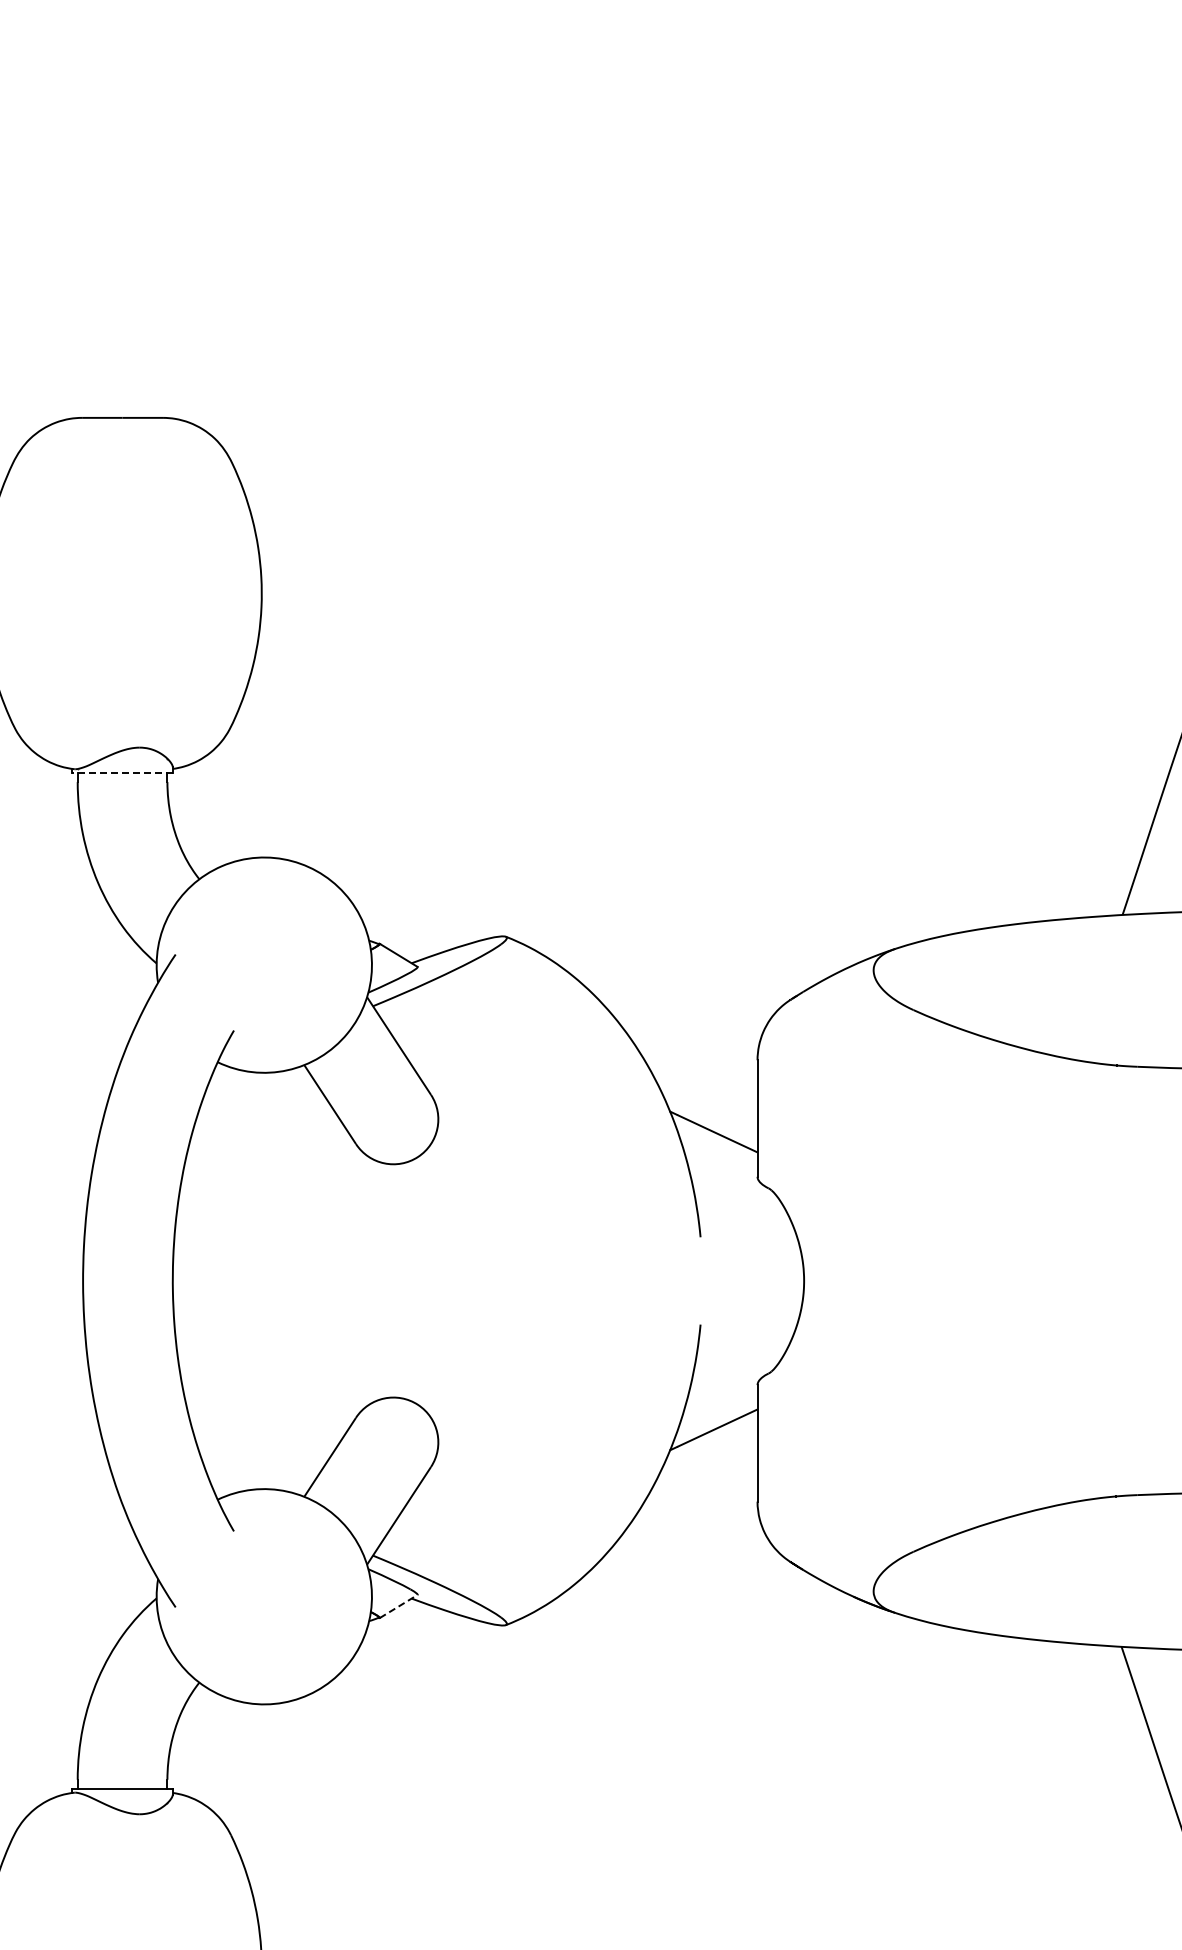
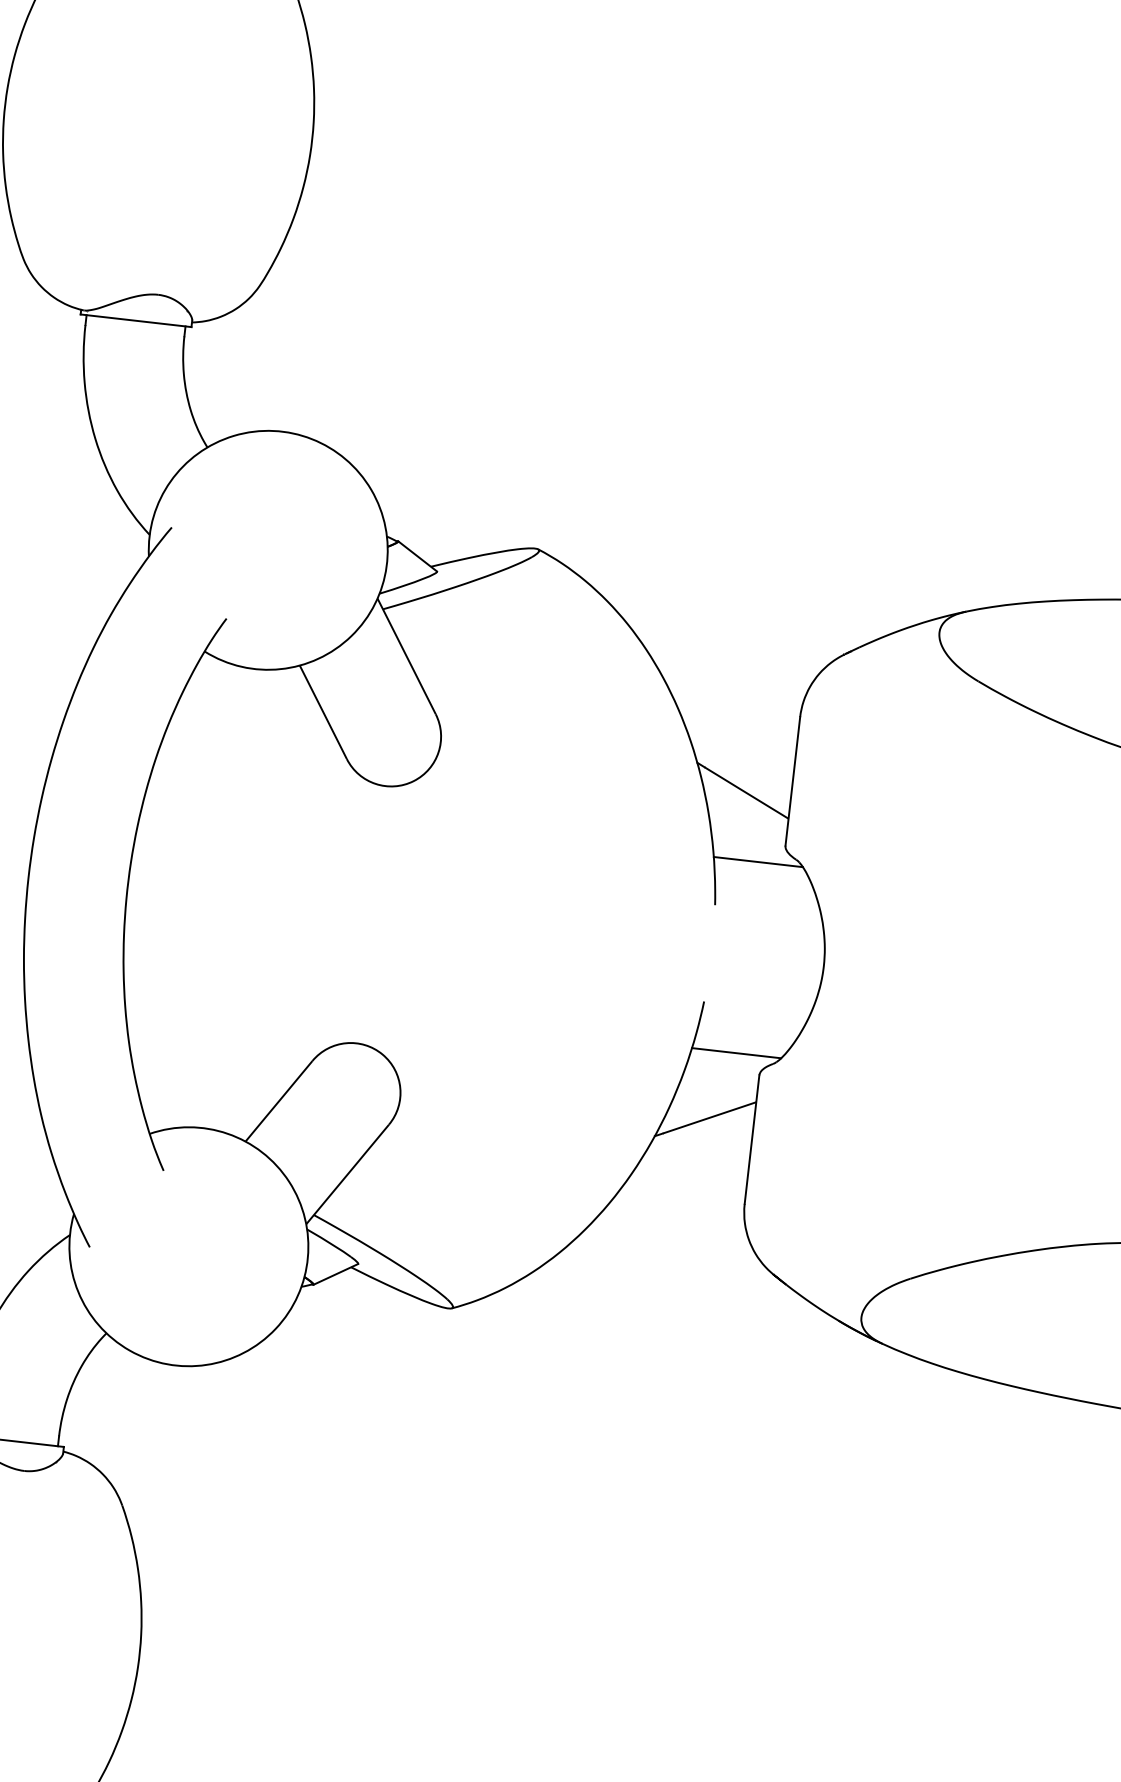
line: (122, 773) -> (135, 321), dashed -> solid
line: (734, 1194) -> (757, 862), added
line: (734, 1367) -> (736, 1053), added
line: (399, 1606) -> (336, 1274), dashed -> solid

